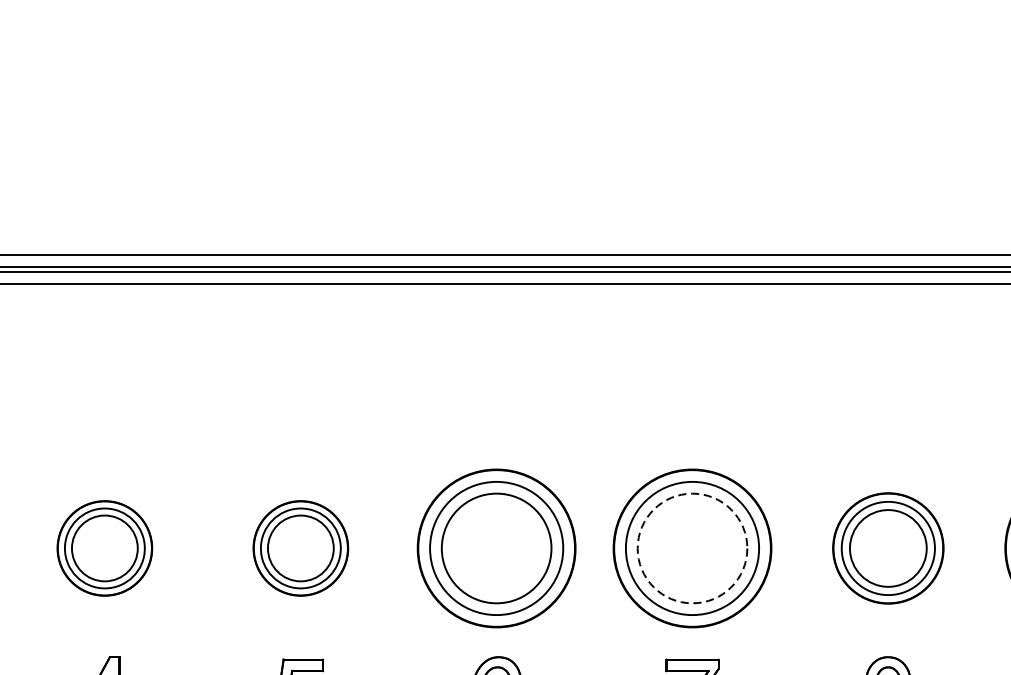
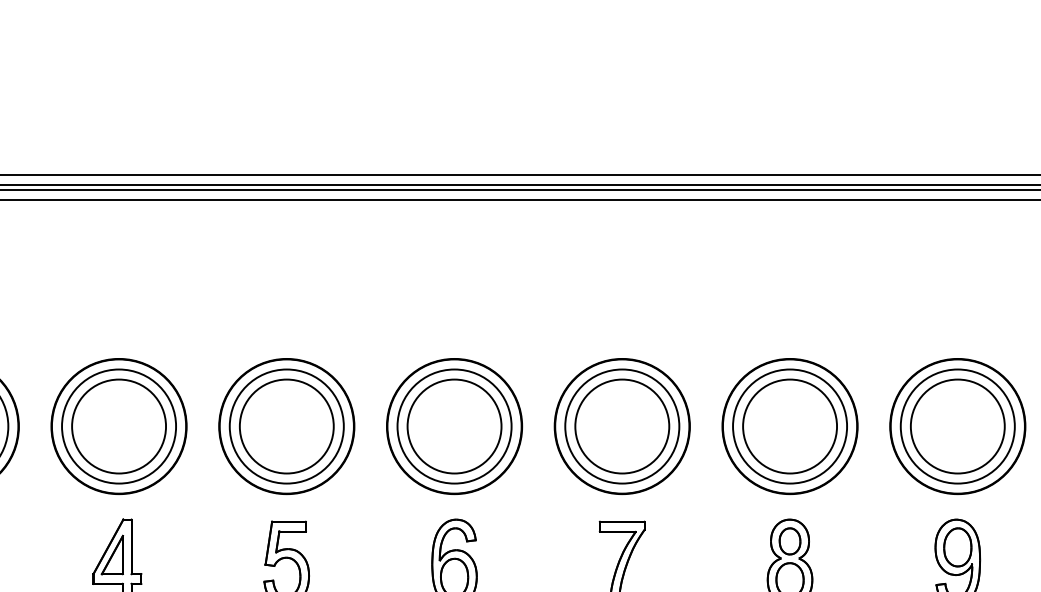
part: (104, 548) -> (118, 426), size x1.67
part: (300, 548) -> (286, 426), size x1.67
circle: (692, 548) -> (622, 426), dashed -> solid
part: (887, 548) -> (789, 426), size x1.43

